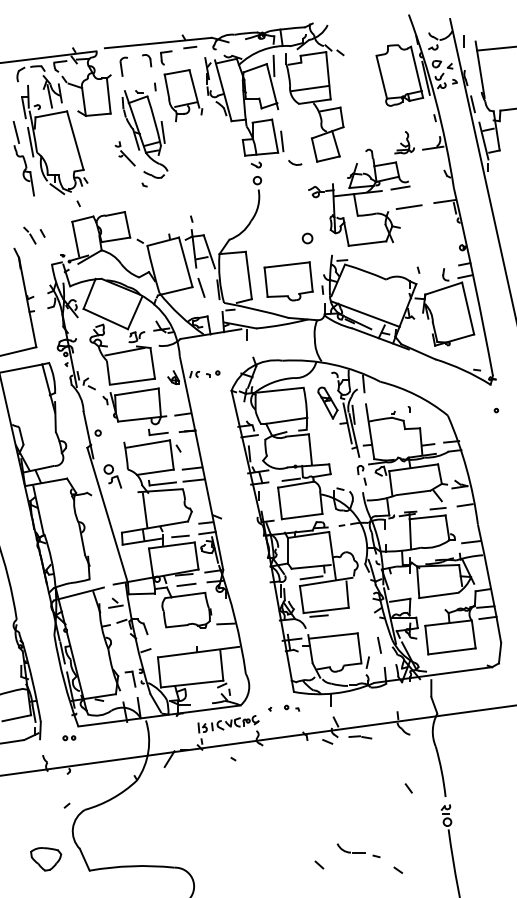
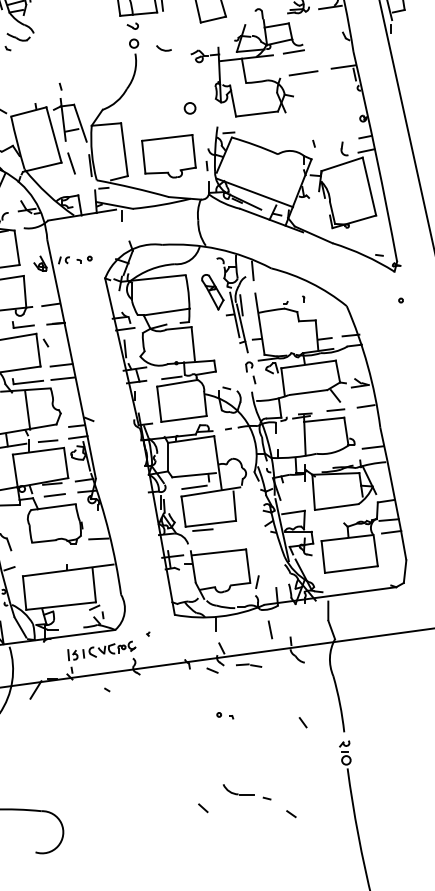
arc: (295, 163) -> (164, 49), moved
line: (144, 510) -> (26, 409), moved
line: (379, 644) -> (270, 628), moved
part: (292, 707) -> (225, 714), moved

